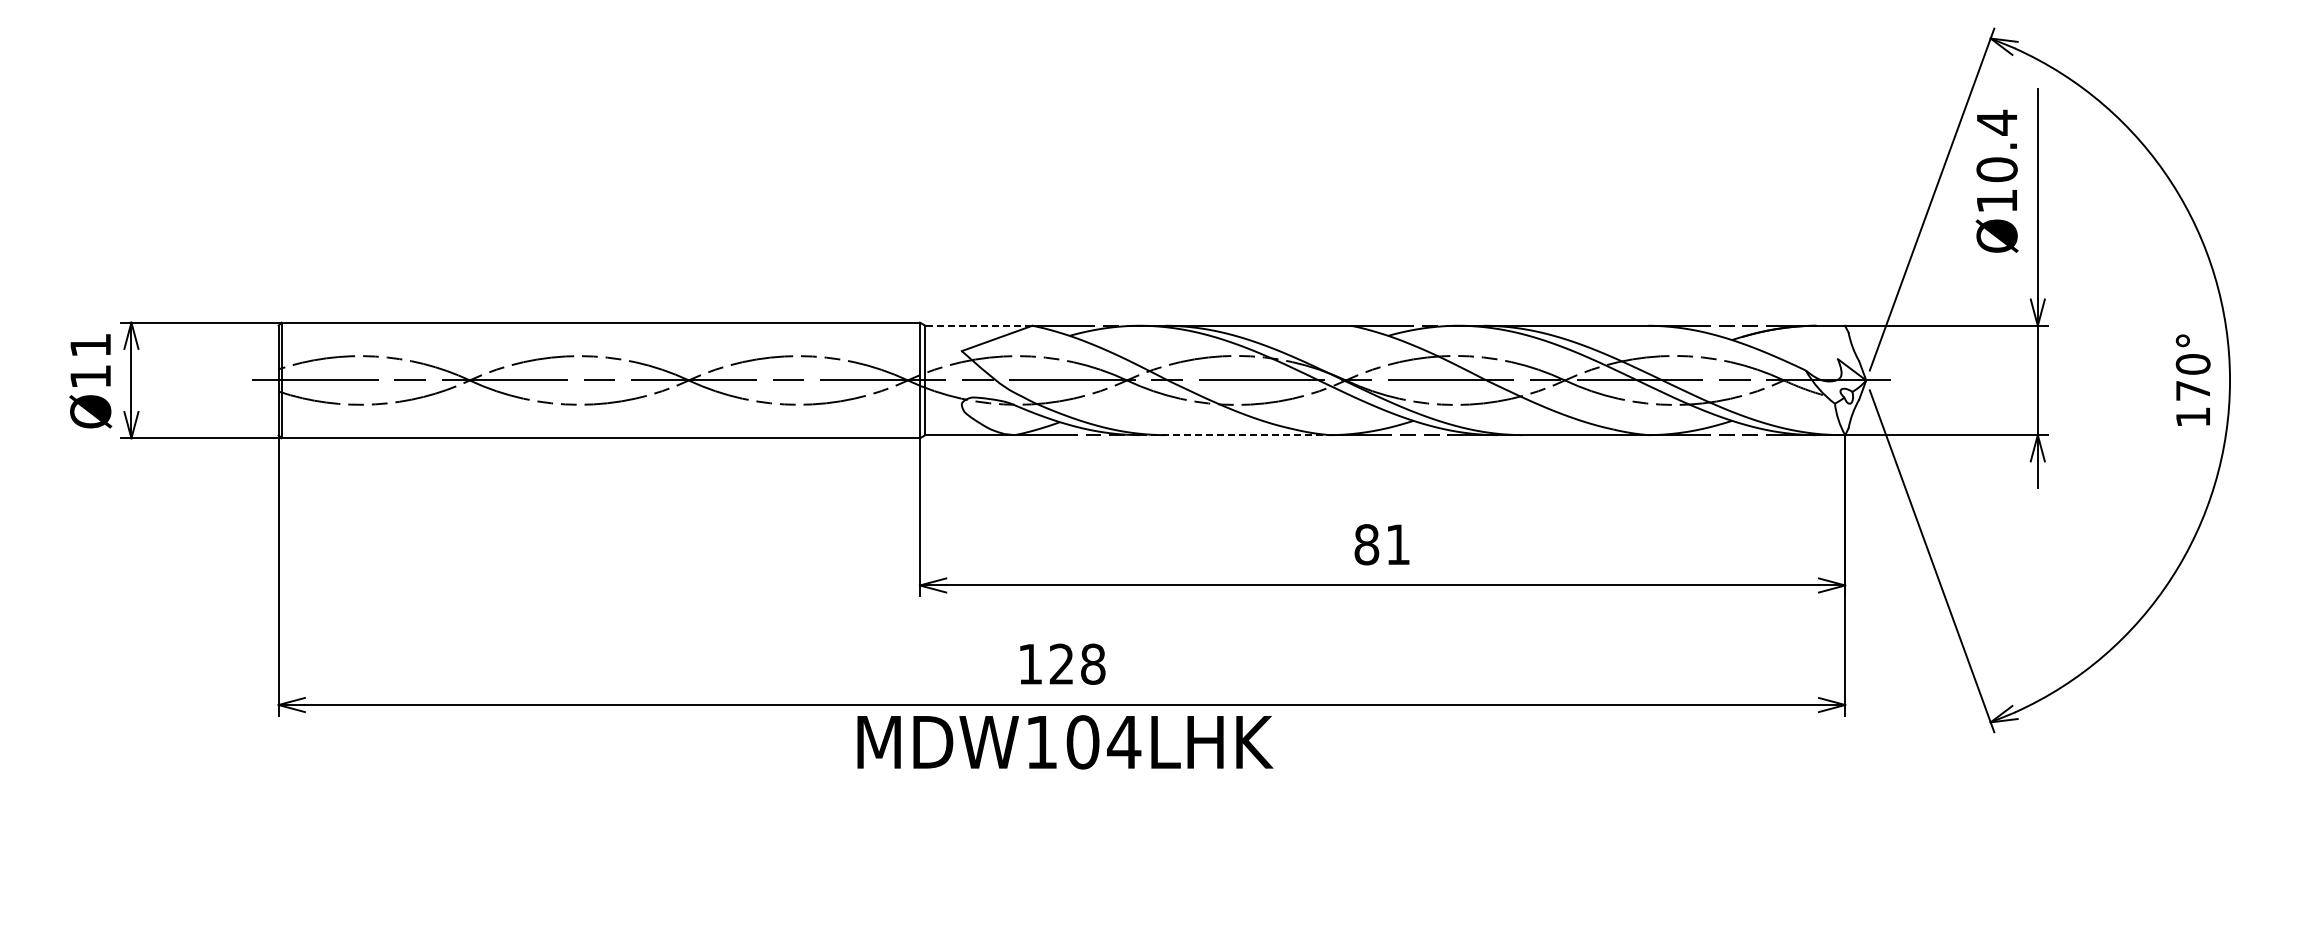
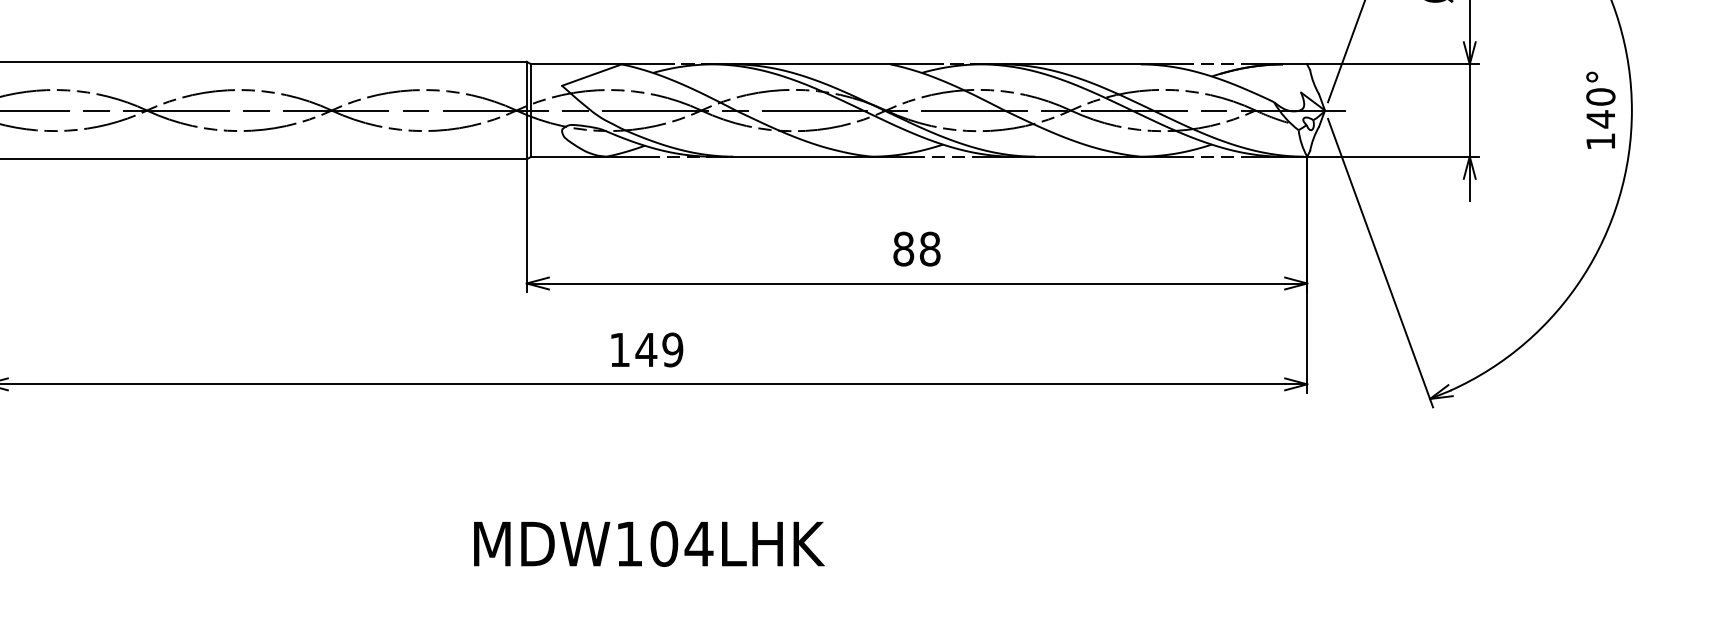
line: (978, 325) -> (576, 64), dashed -> solid
text: (2192, 390) -> (1600, 119), 170° -> 140°
line: (1234, 435) -> (792, 156), dashed -> solid
text: (1398, 544) -> (930, 248), 81 -> 88
text: (1076, 663) -> (658, 349), 128 -> 149
text: (1065, 742) -> (649, 544), moved

